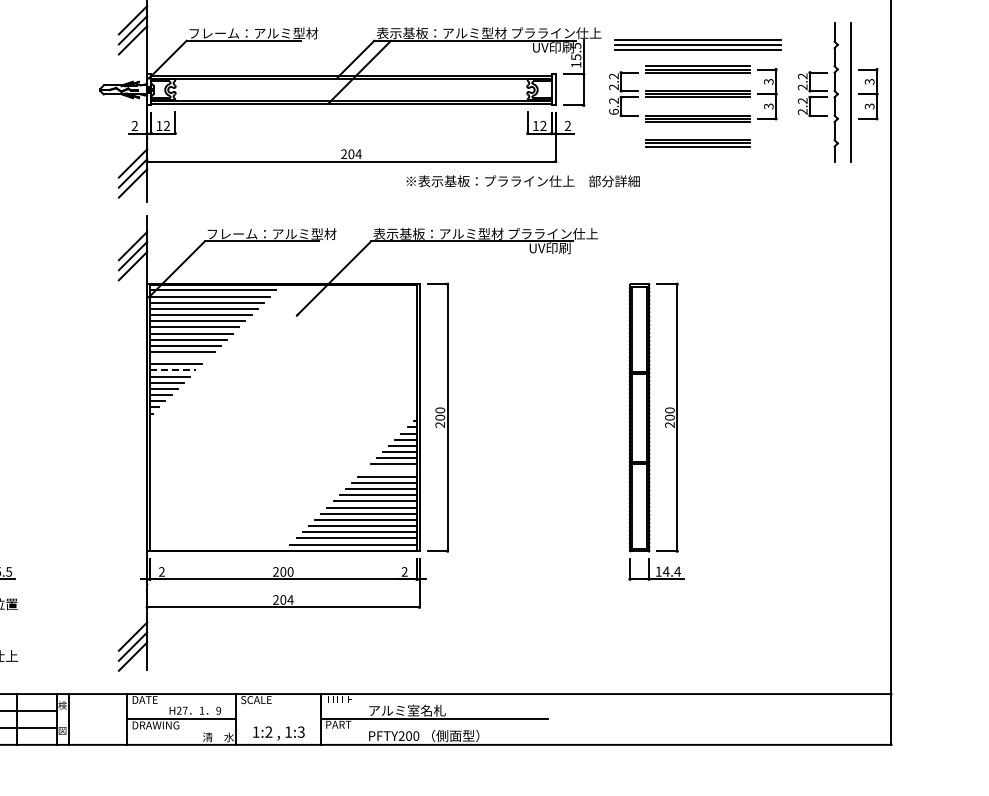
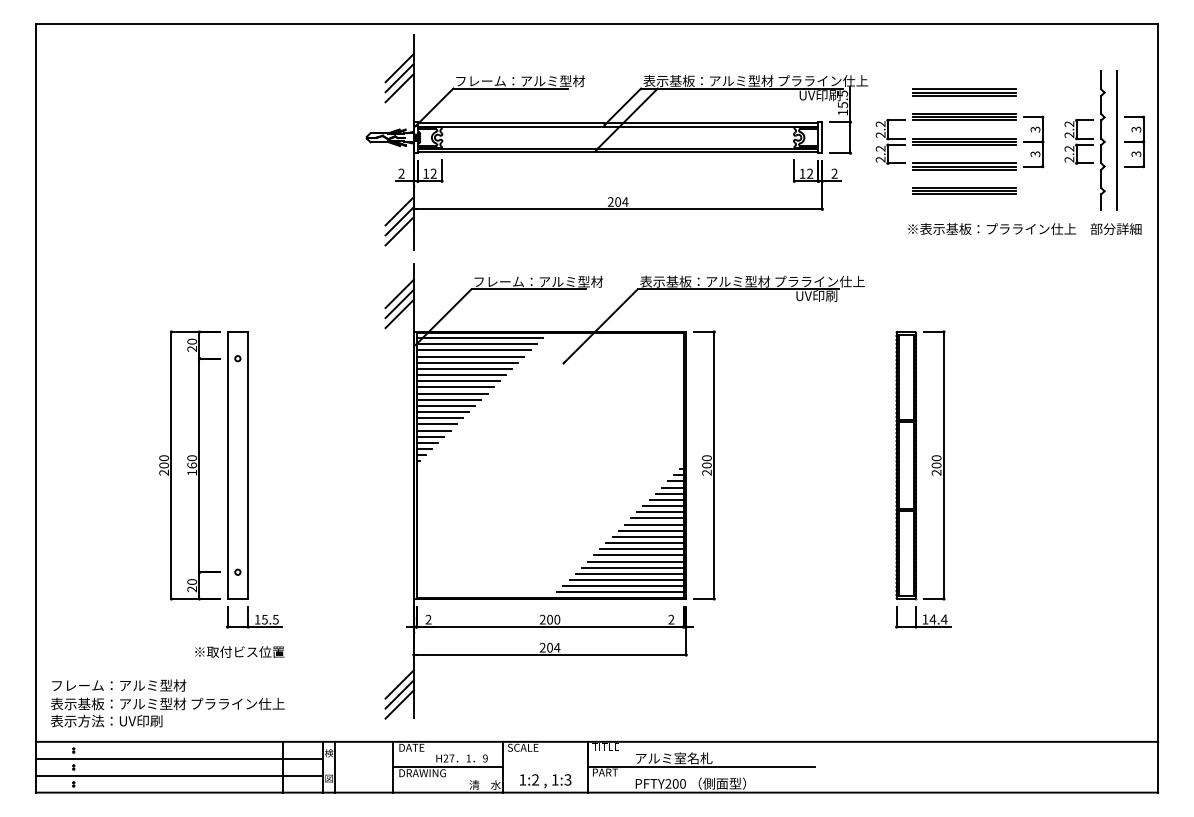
part: (697, 44) -> (964, 92), size x0.62
text: (613, 111) -> (880, 159), 6.2 -> 2.2
text: (522, 180) -> (1024, 228), moved
line: (178, 357) -> (445, 405), added
line: (173, 370) -> (440, 418), dashed -> solid
line: (390, 470) -> (657, 518), added

